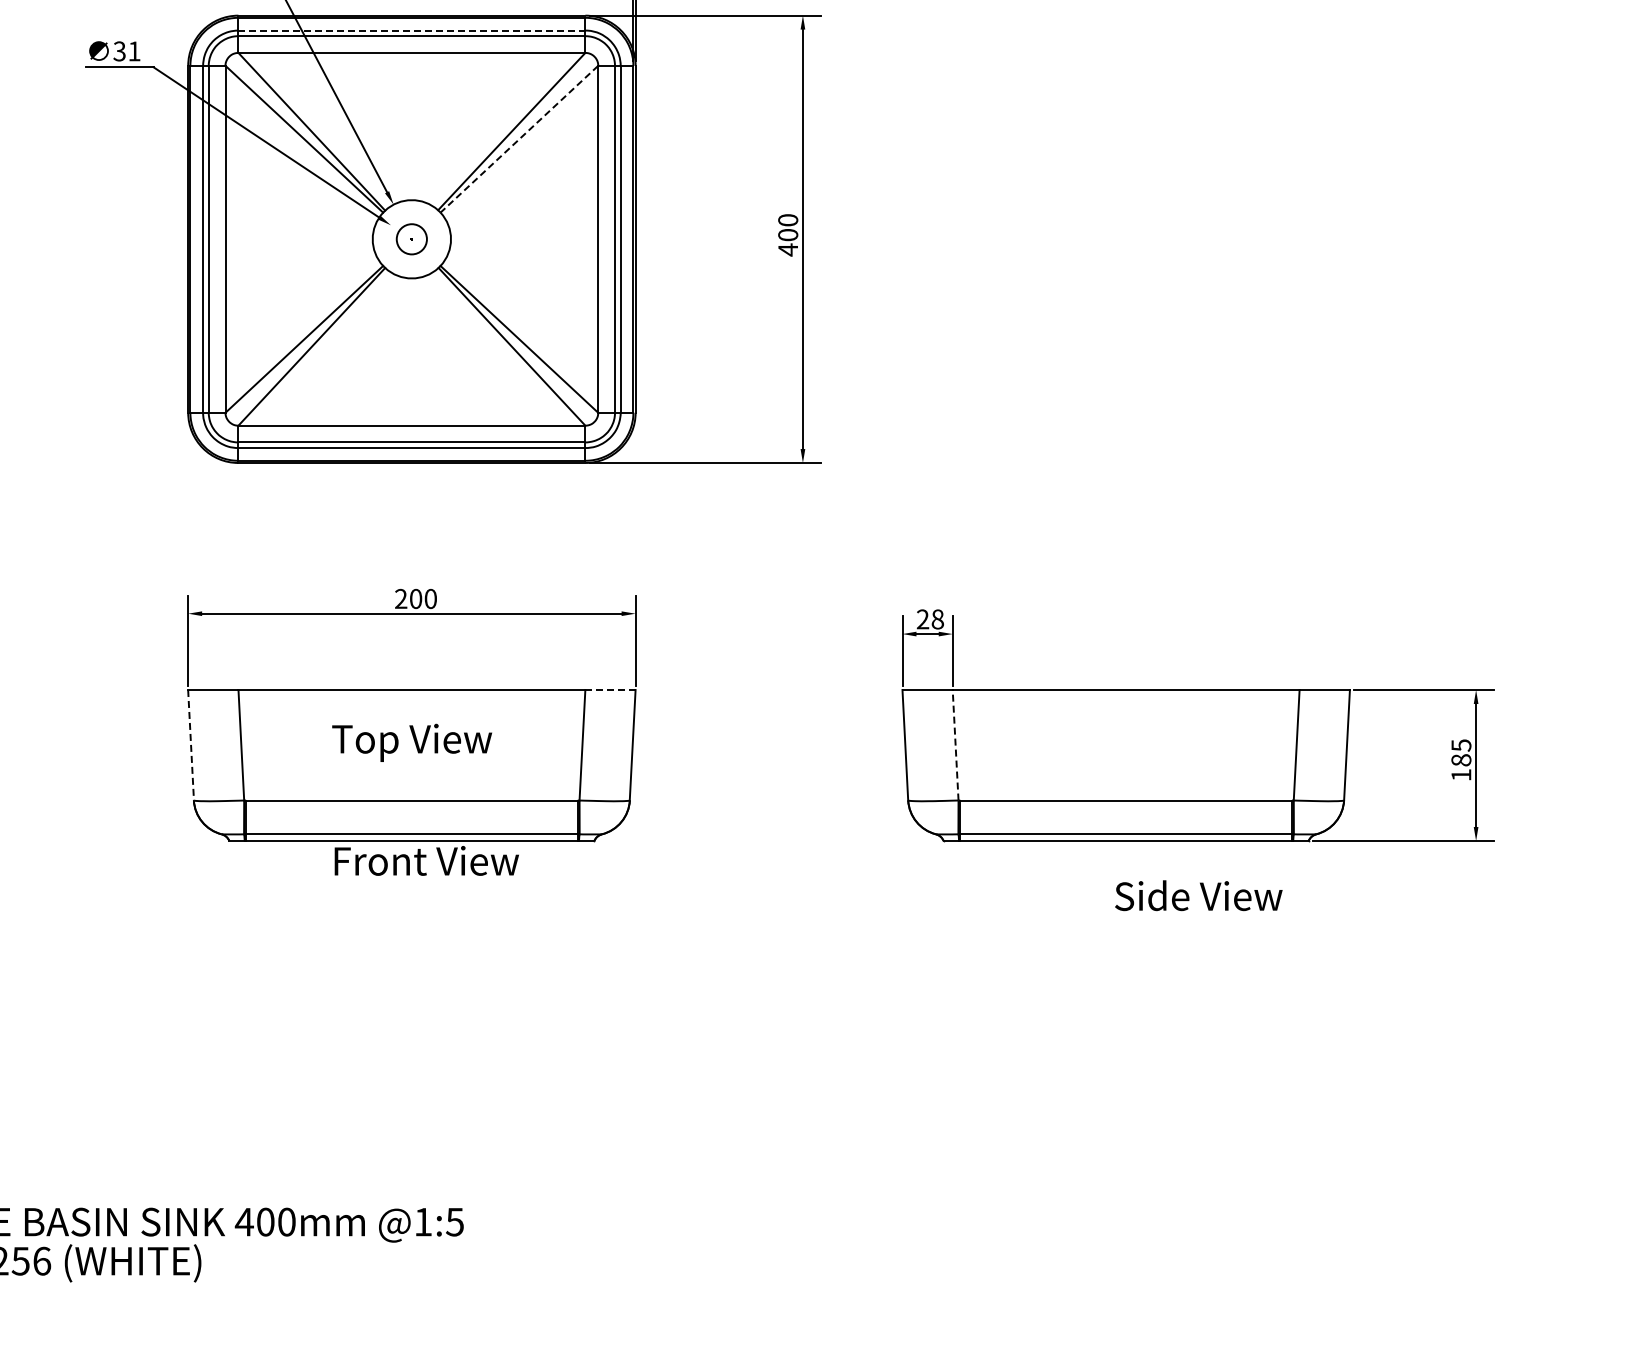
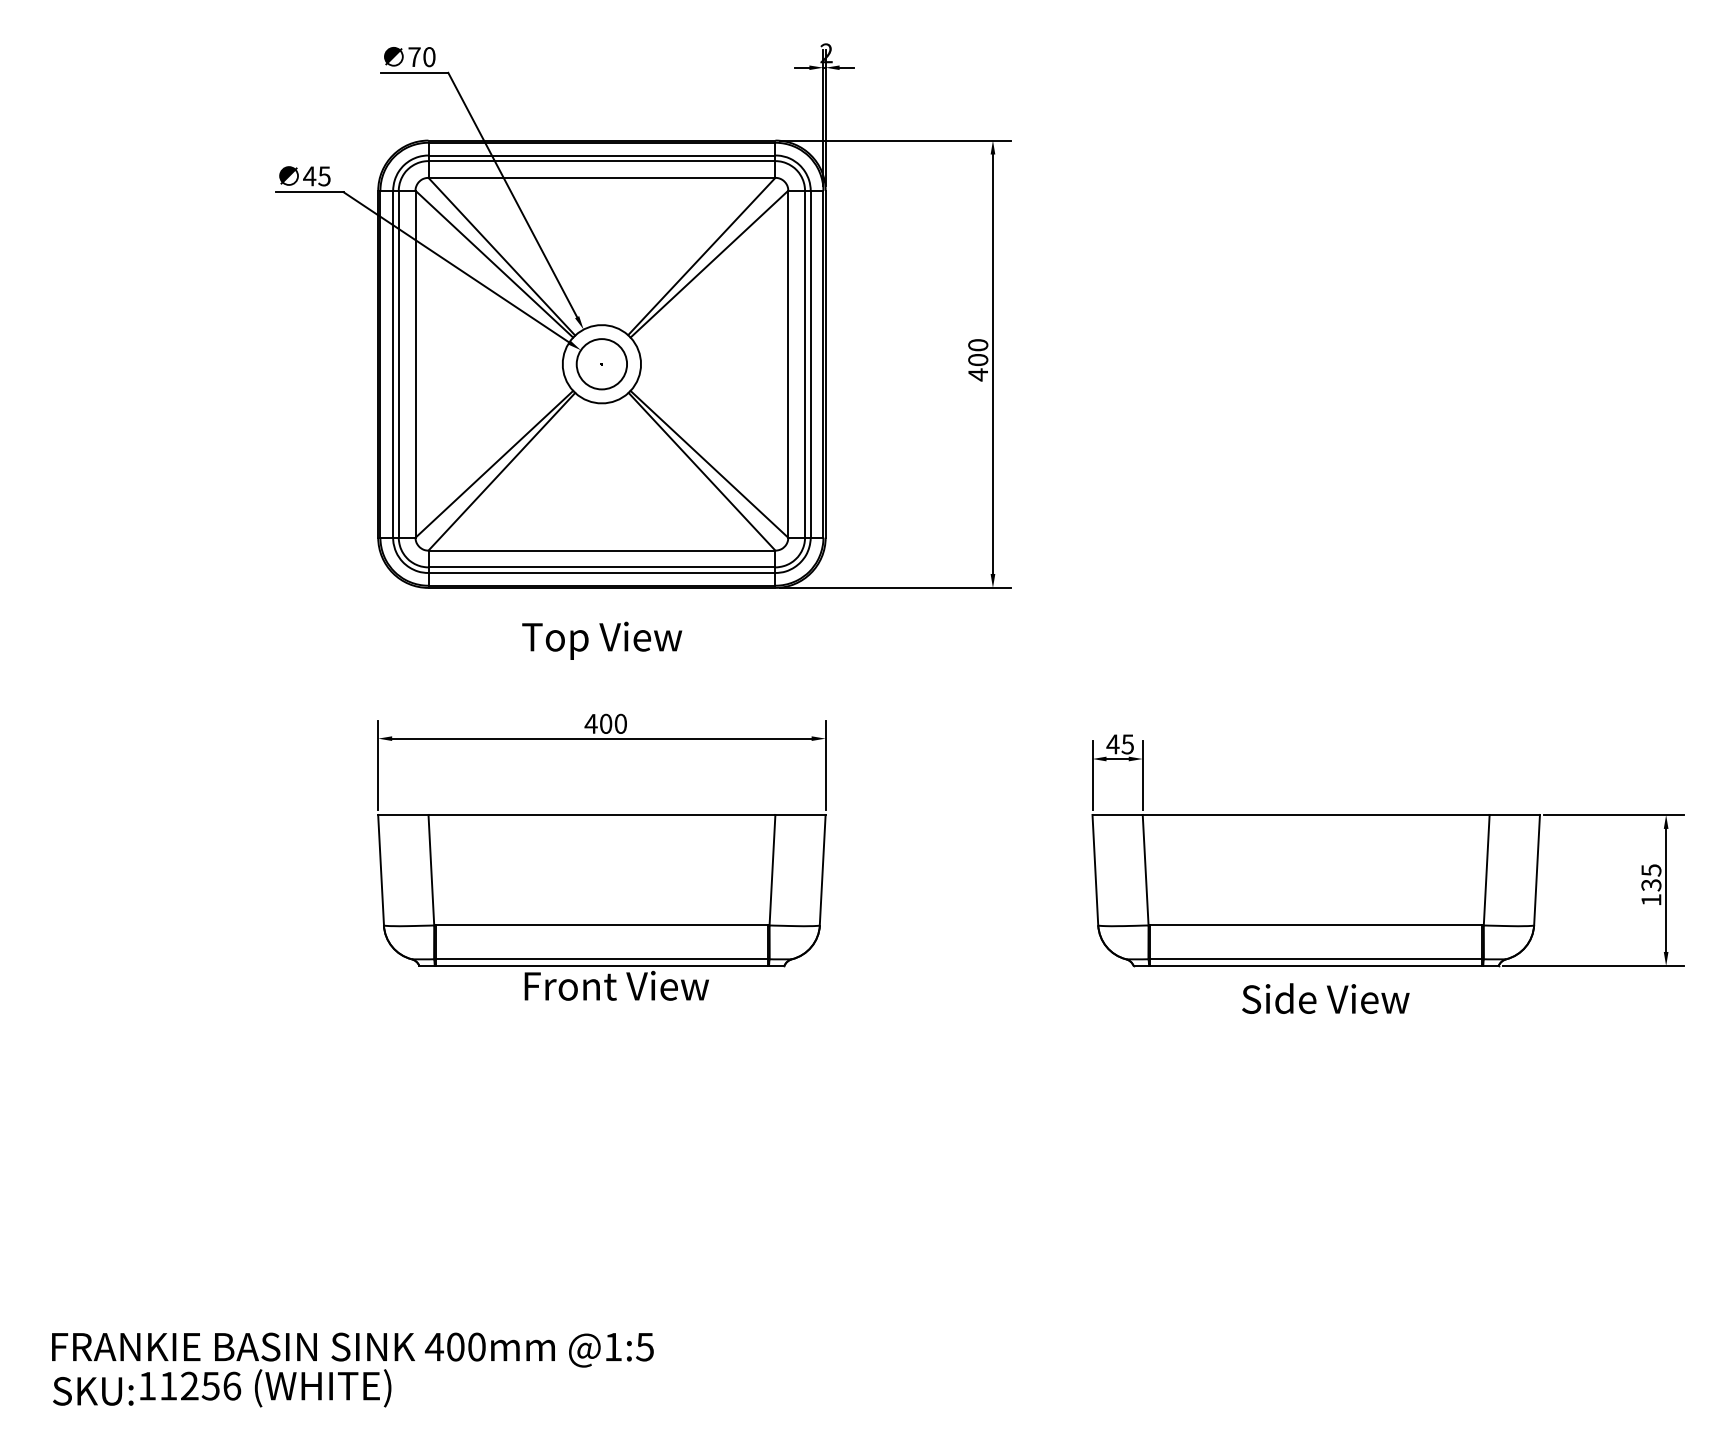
line: (412, 30) -> (602, 155), dashed -> solid
text: (126, 51) -> (316, 176), 31 -> 45
line: (519, 139) -> (709, 264), dashed -> solid
circle: (411, 239) -> (601, 364), size x1.67
text: (400, 598) -> (590, 723), 200 -> 400
text: (930, 619) -> (1120, 744), 28 -> 45
line: (611, 689) -> (801, 814), dashed -> solid
text: (412, 742) -> (602, 640), moved
line: (955, 744) -> (1145, 869), dashed -> solid
line: (191, 745) -> (381, 870), dashed -> solid
text: (1461, 760) -> (1651, 885), 185 -> 135
text: (1198, 895) -> (1325, 998), moved

